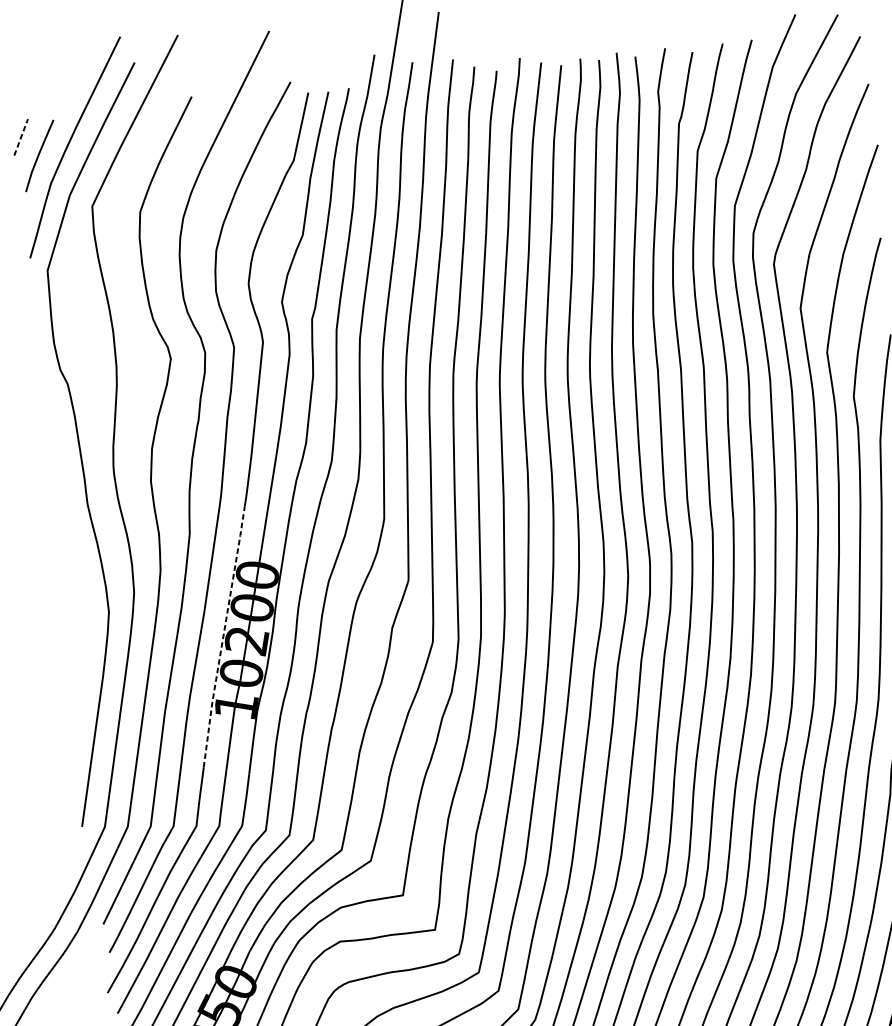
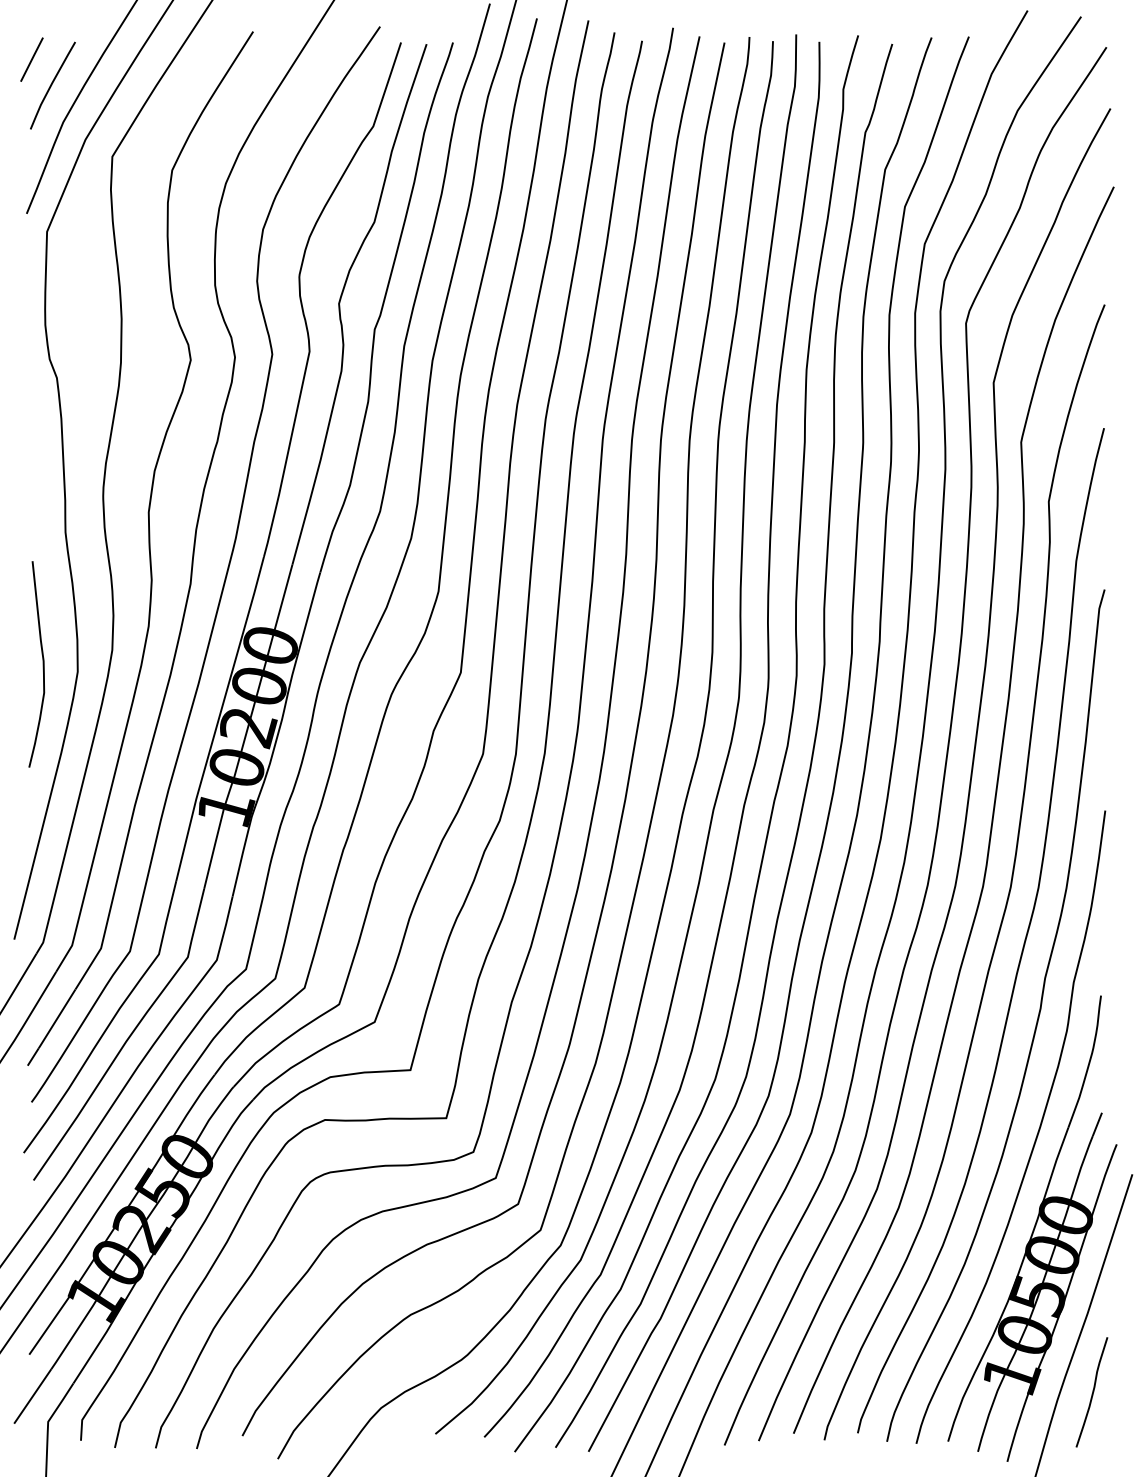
line: (21, 136) -> (32, 58), dashed -> solid
curve: (80, 609) -> (42, 664), added
line: (222, 636) -> (218, 718), dashed -> solid

